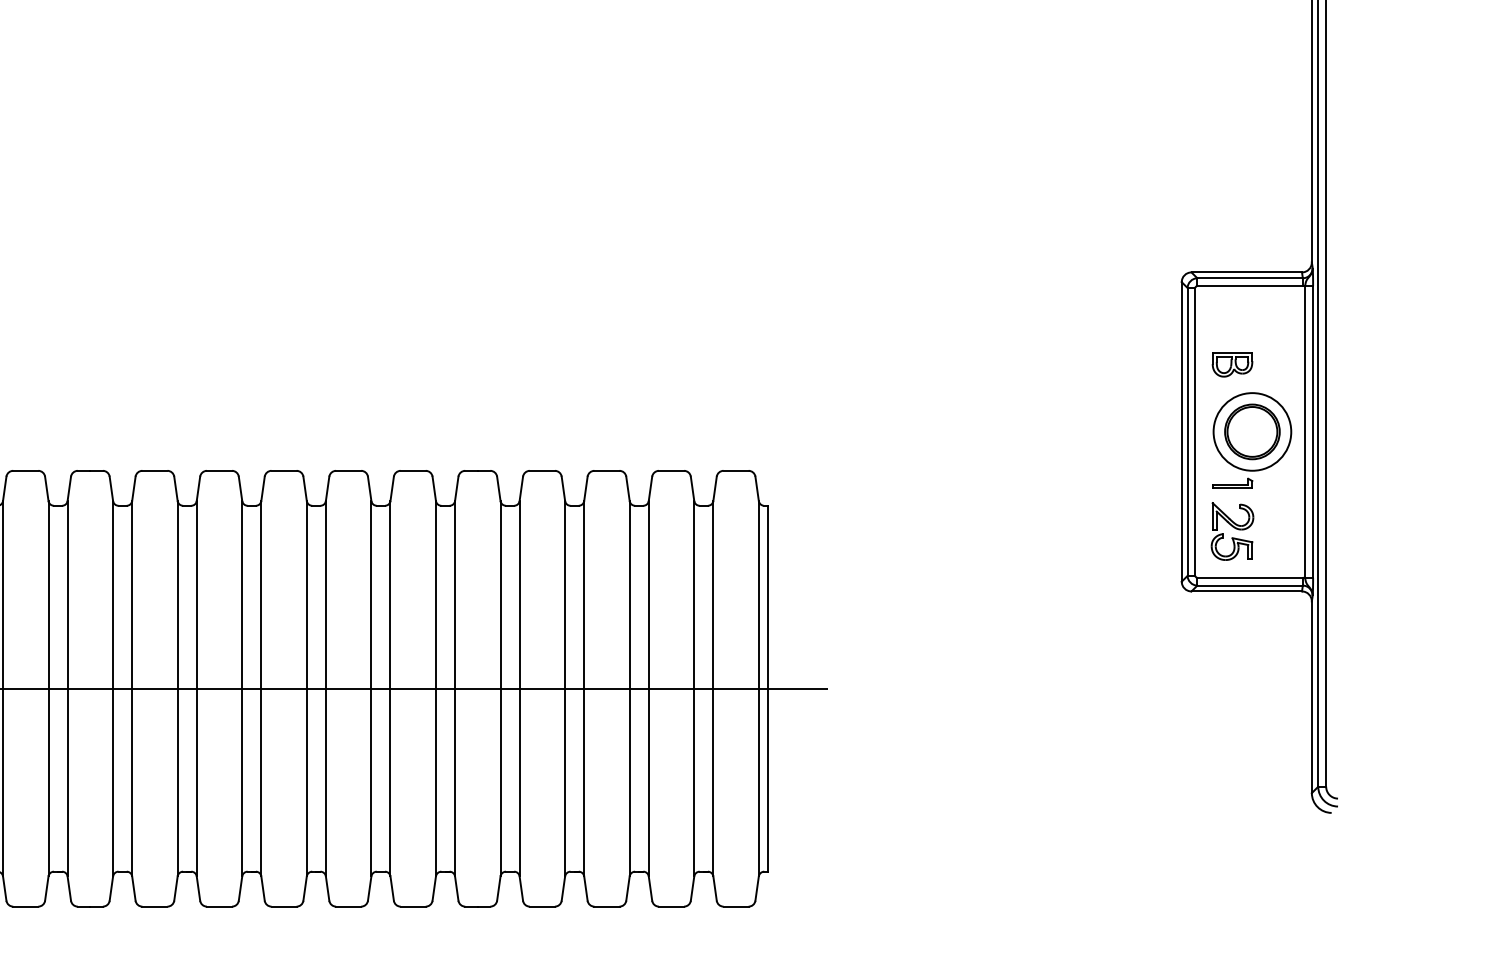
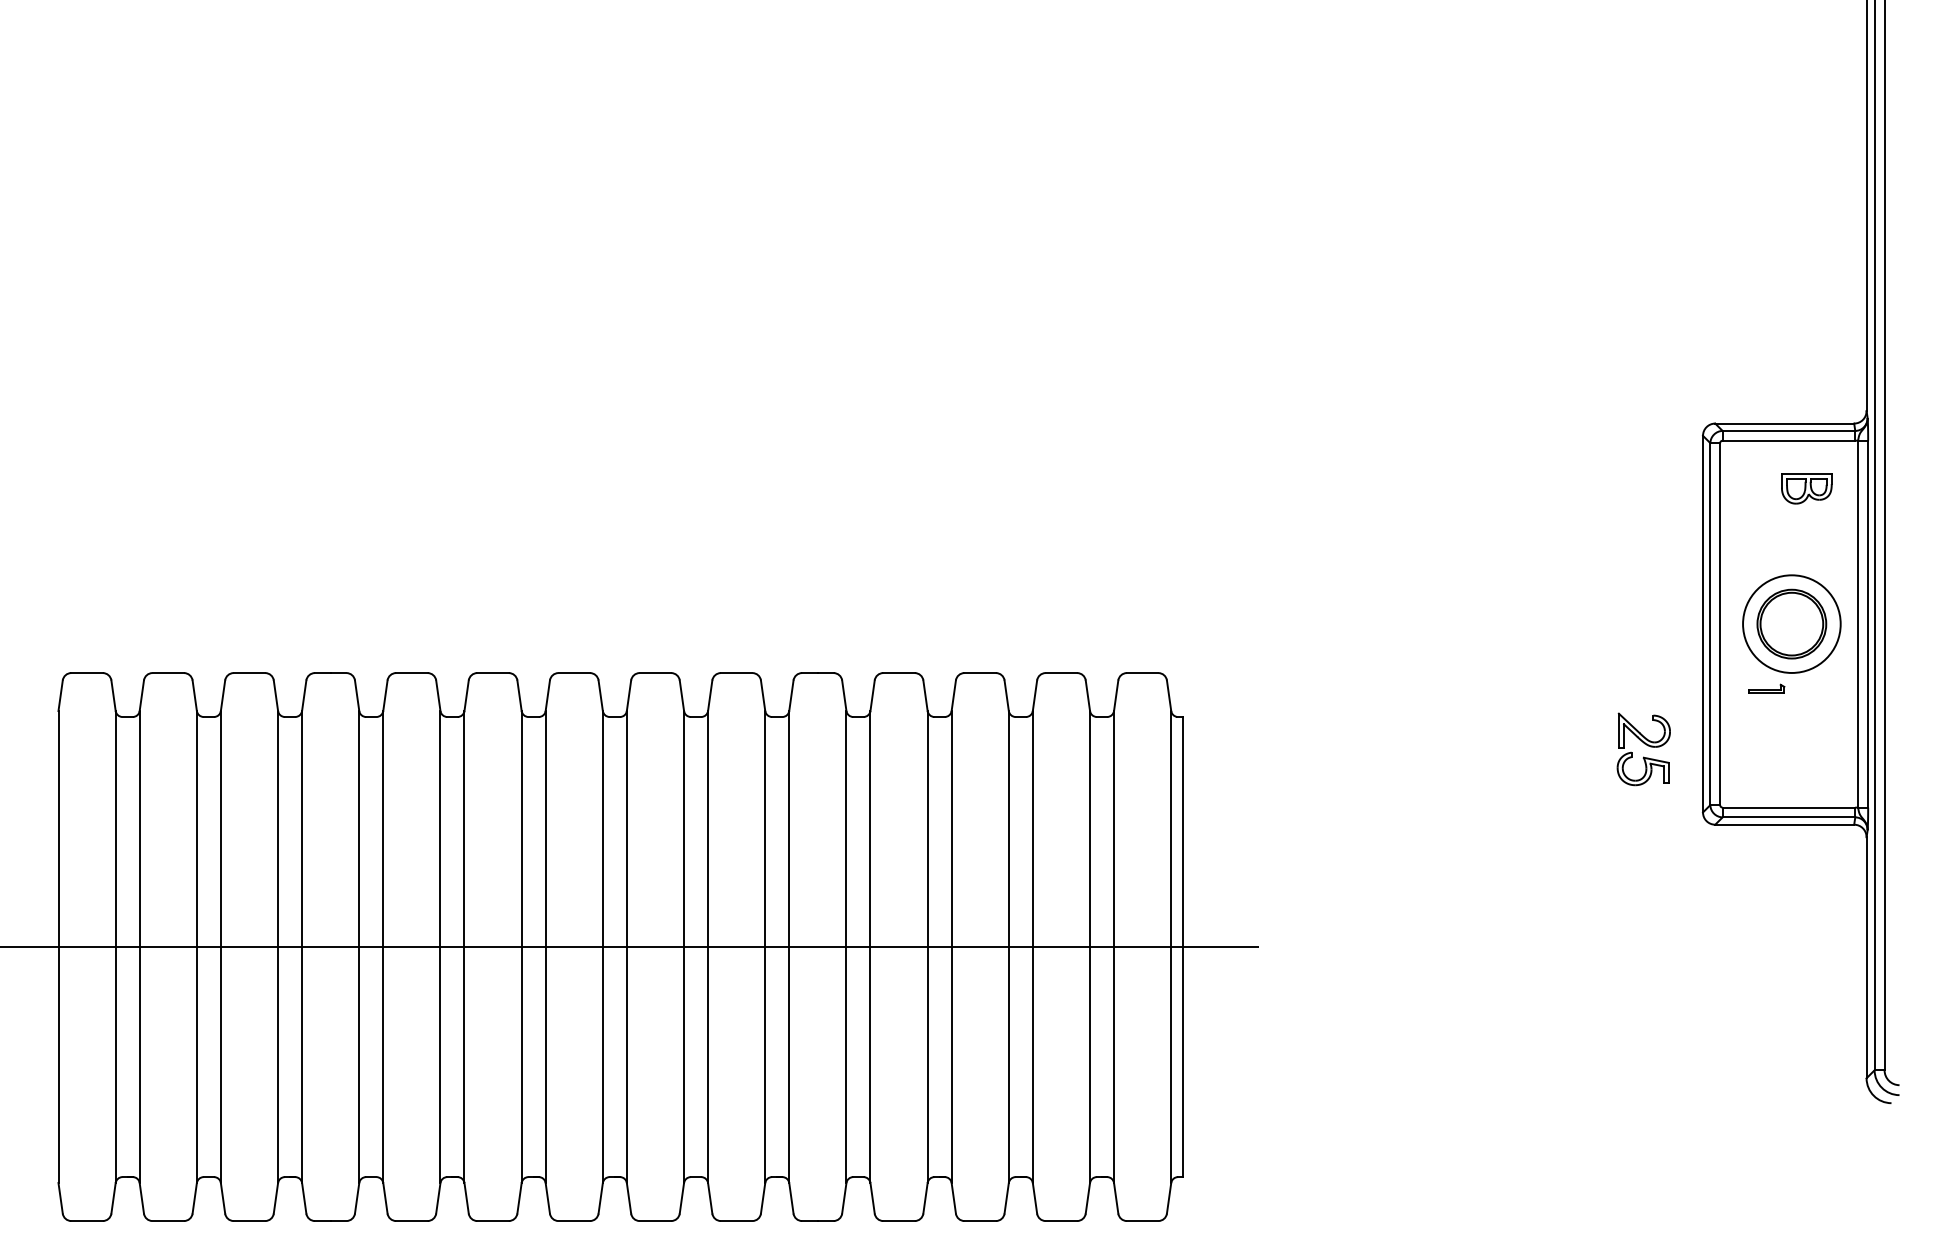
part: (1232, 364) -> (1806, 488), moved
part: (1232, 483) -> (1766, 688), size x0.7
part: (1232, 531) -> (1643, 749), moved

